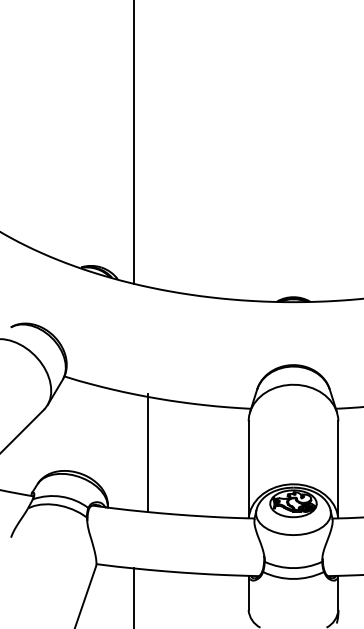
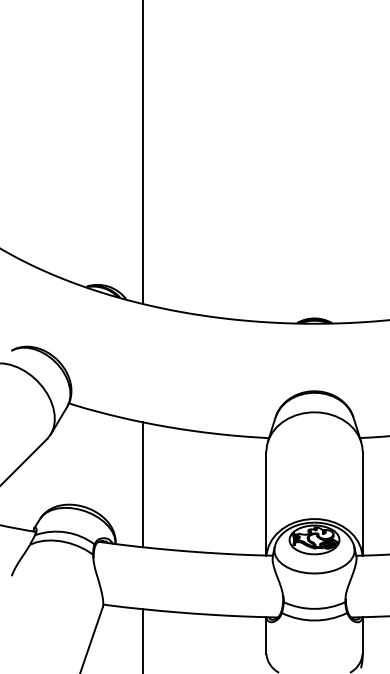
line: (147, 452) -> (143, 484), moved

